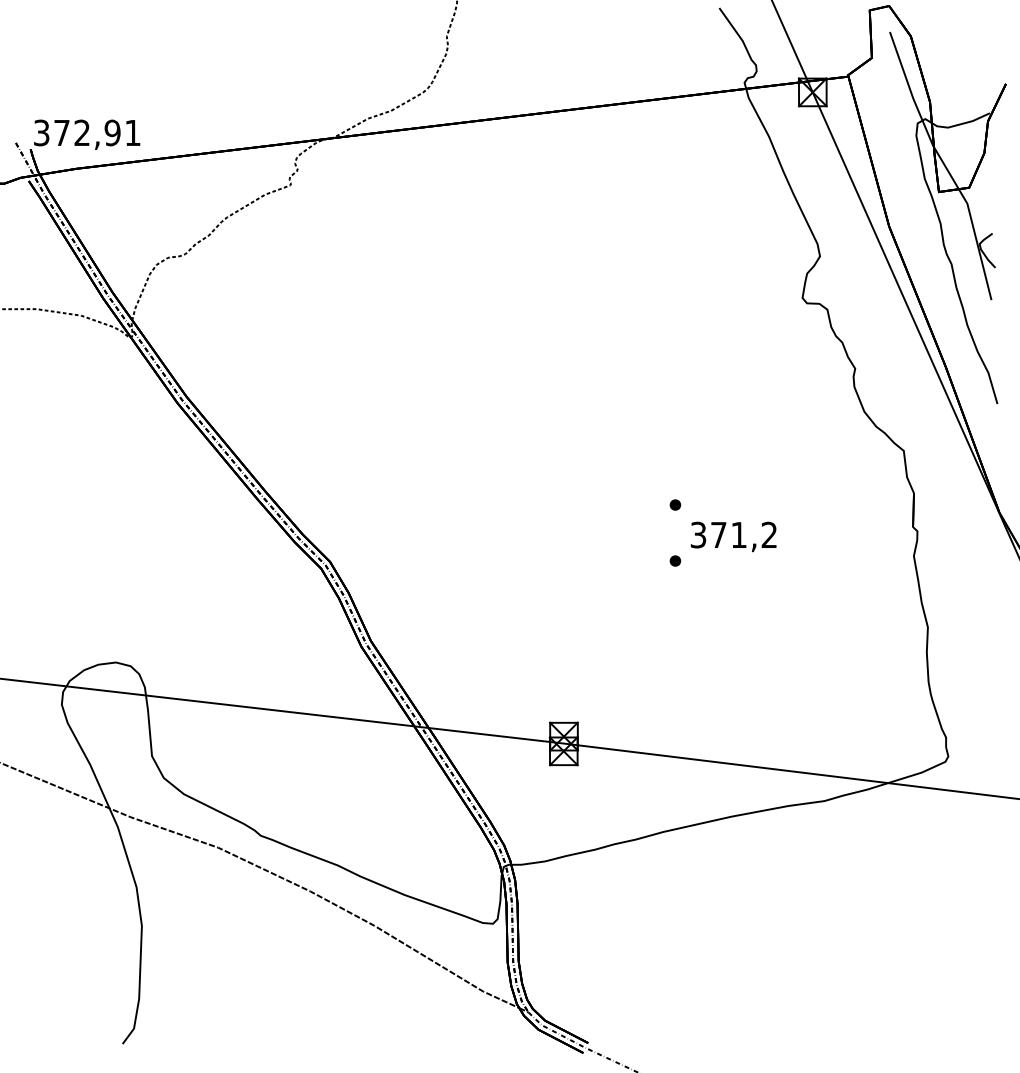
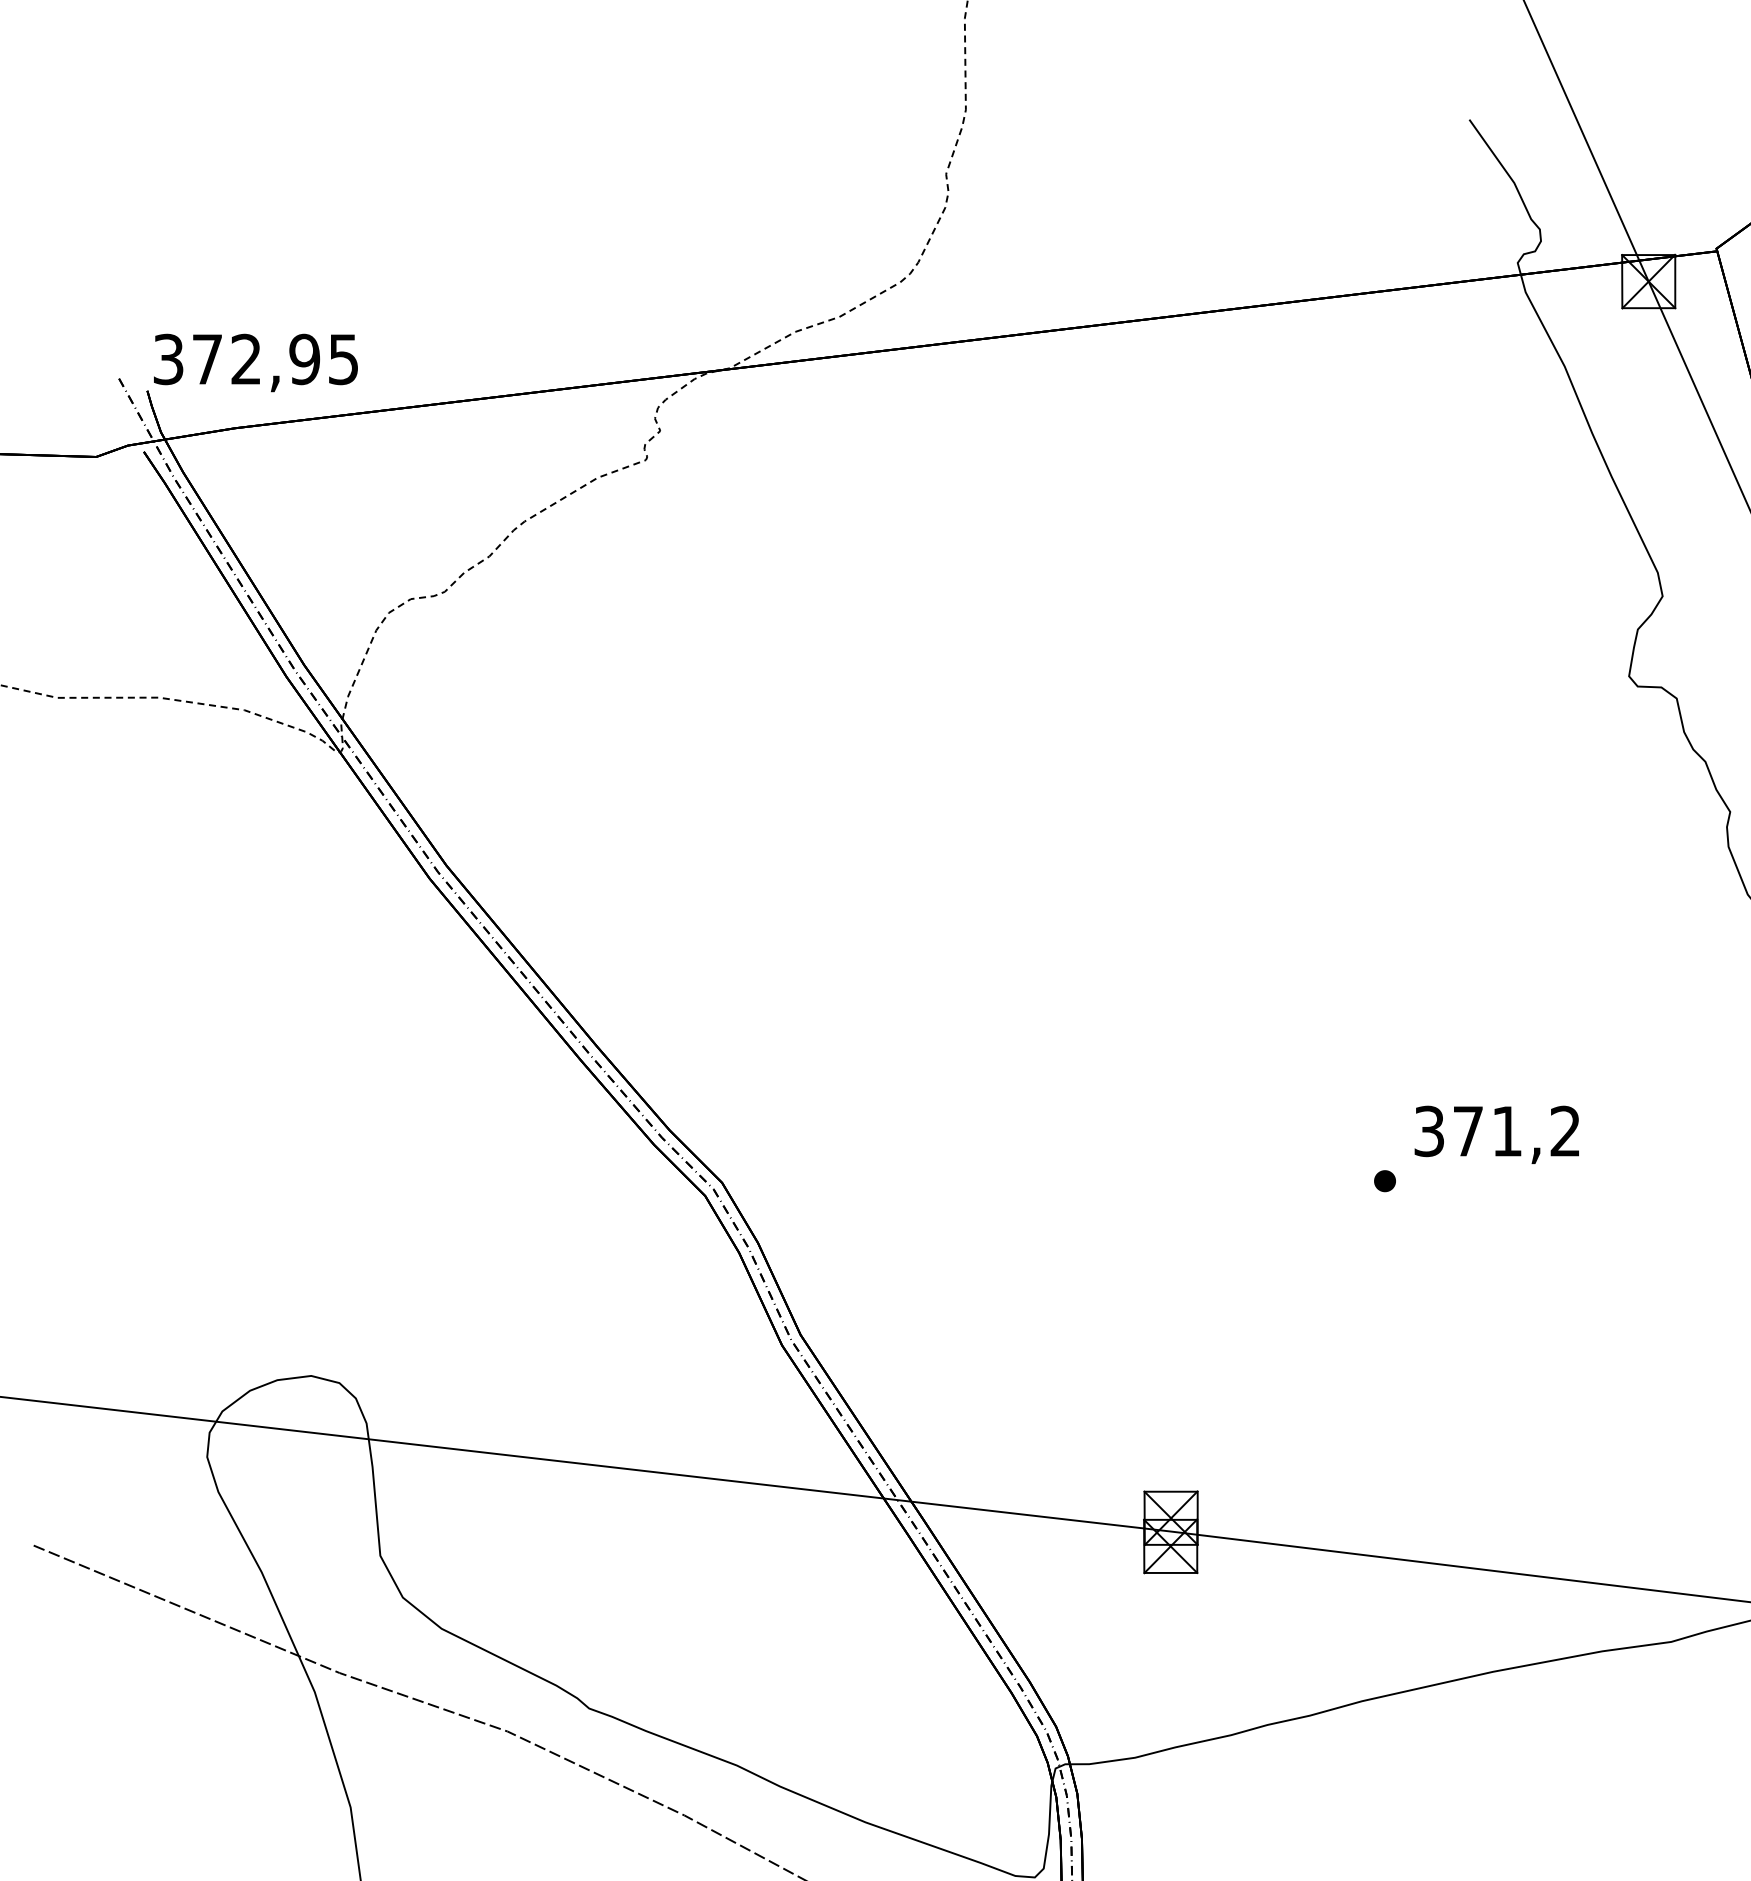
text: (132, 133) -> (342, 360), 372,91 -> 372,95
part: (675, 504) -> (1385, 1072), removed

